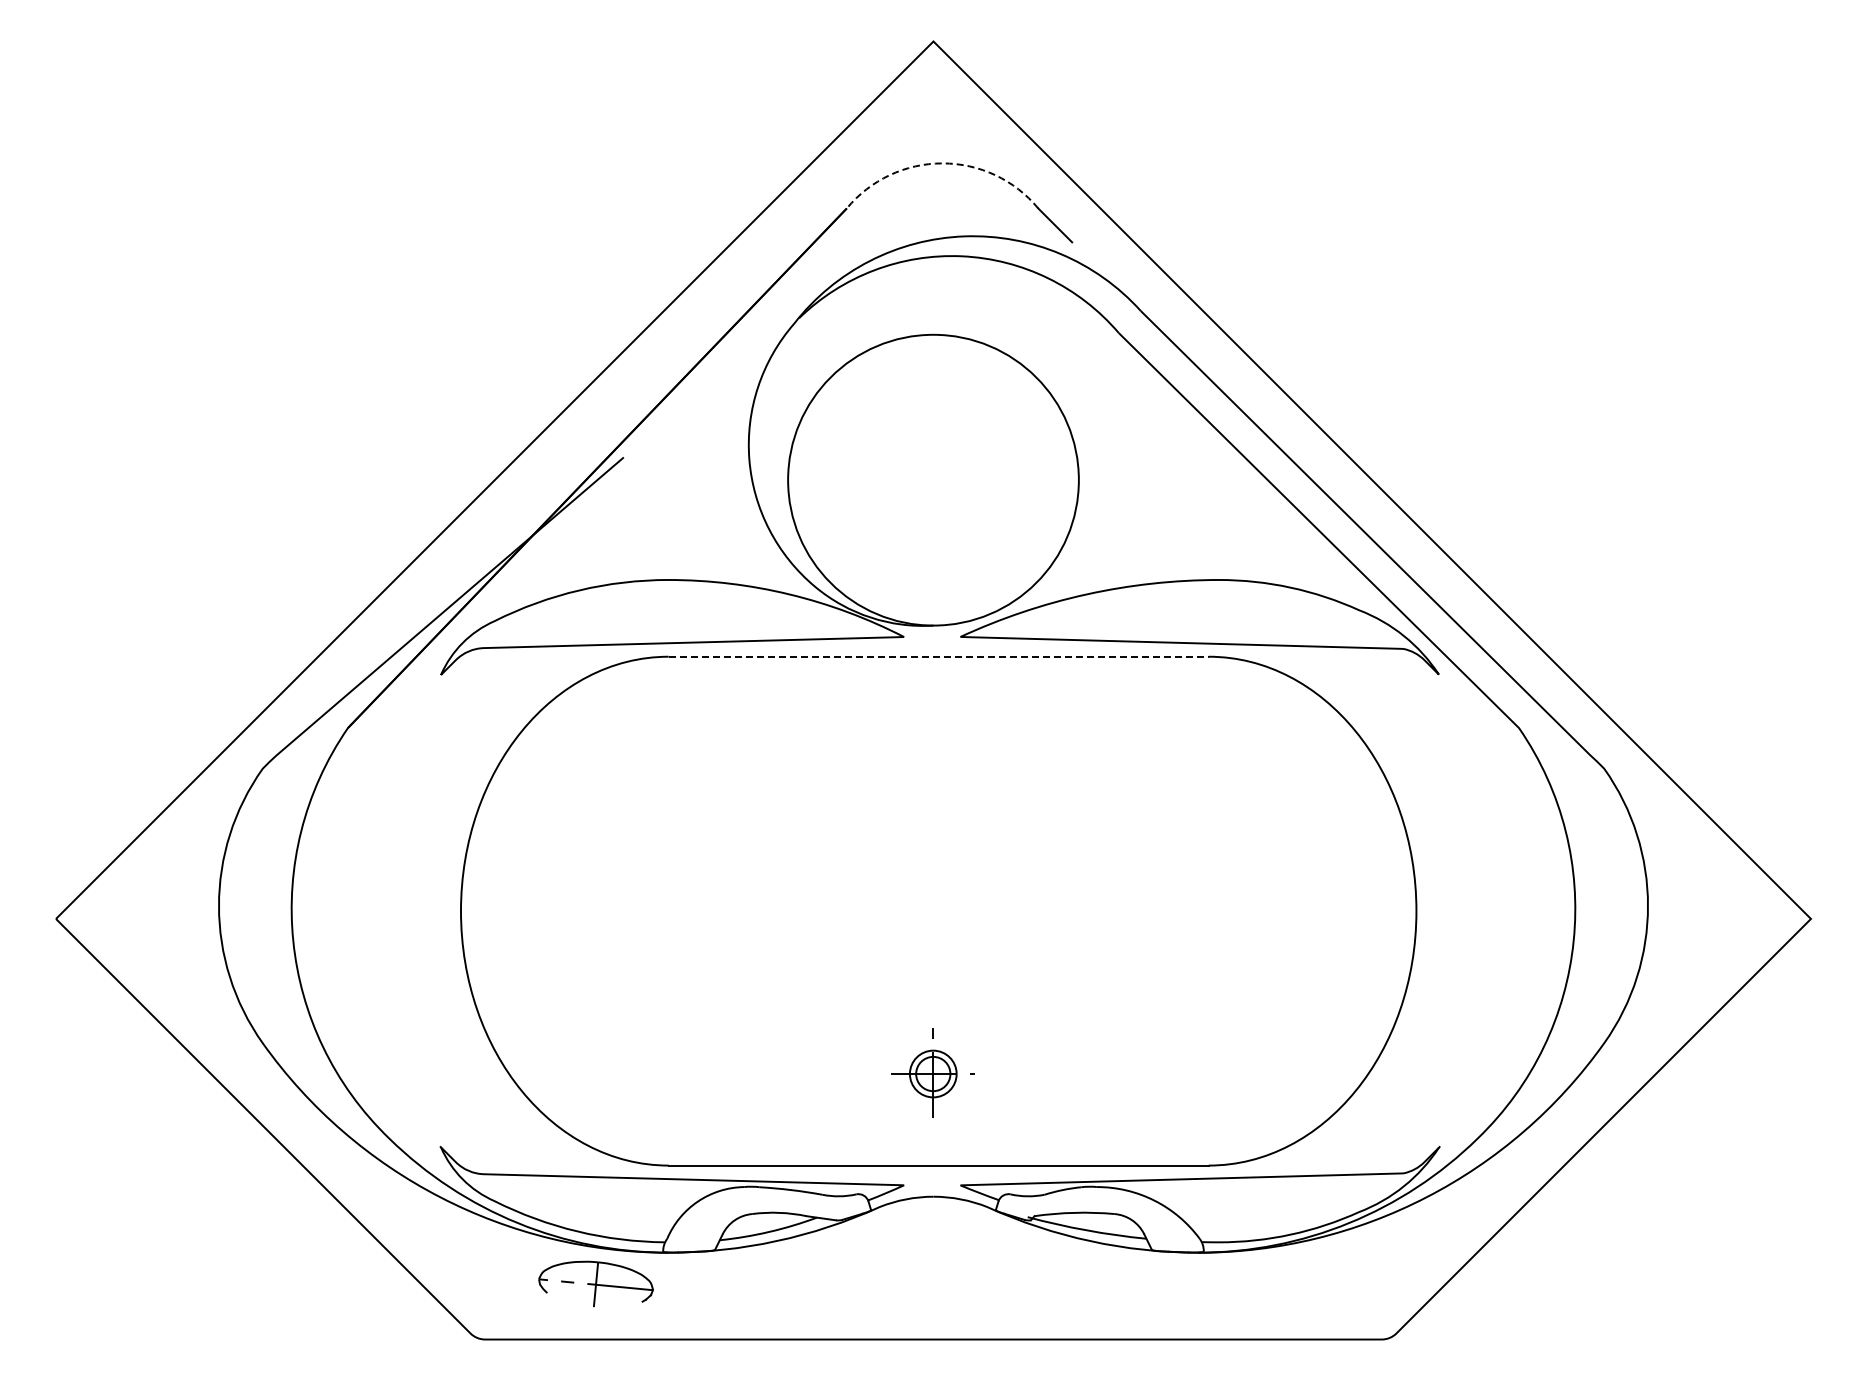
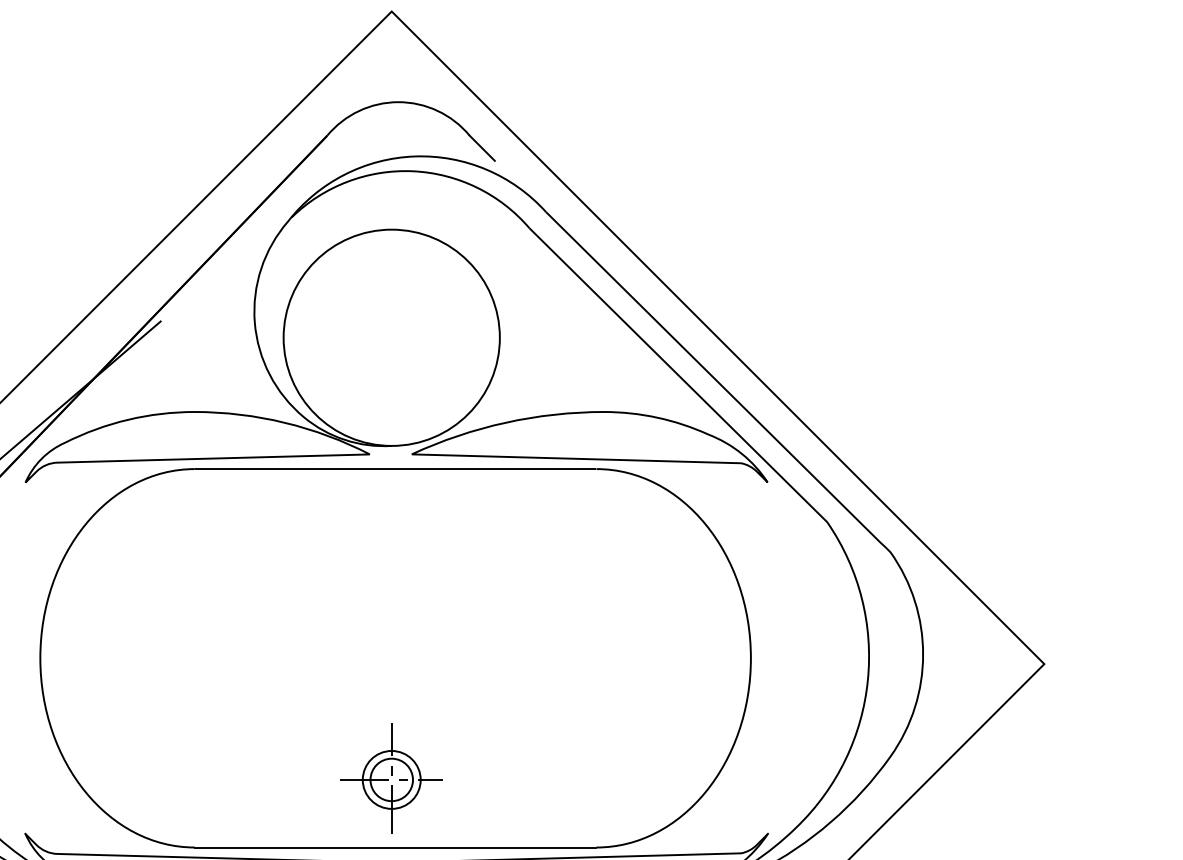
arc: (942, 163) -> (398, 102), dashed -> solid
line: (939, 656) -> (396, 468), dashed -> solid
part: (932, 1072) -> (391, 778), size x1.67

